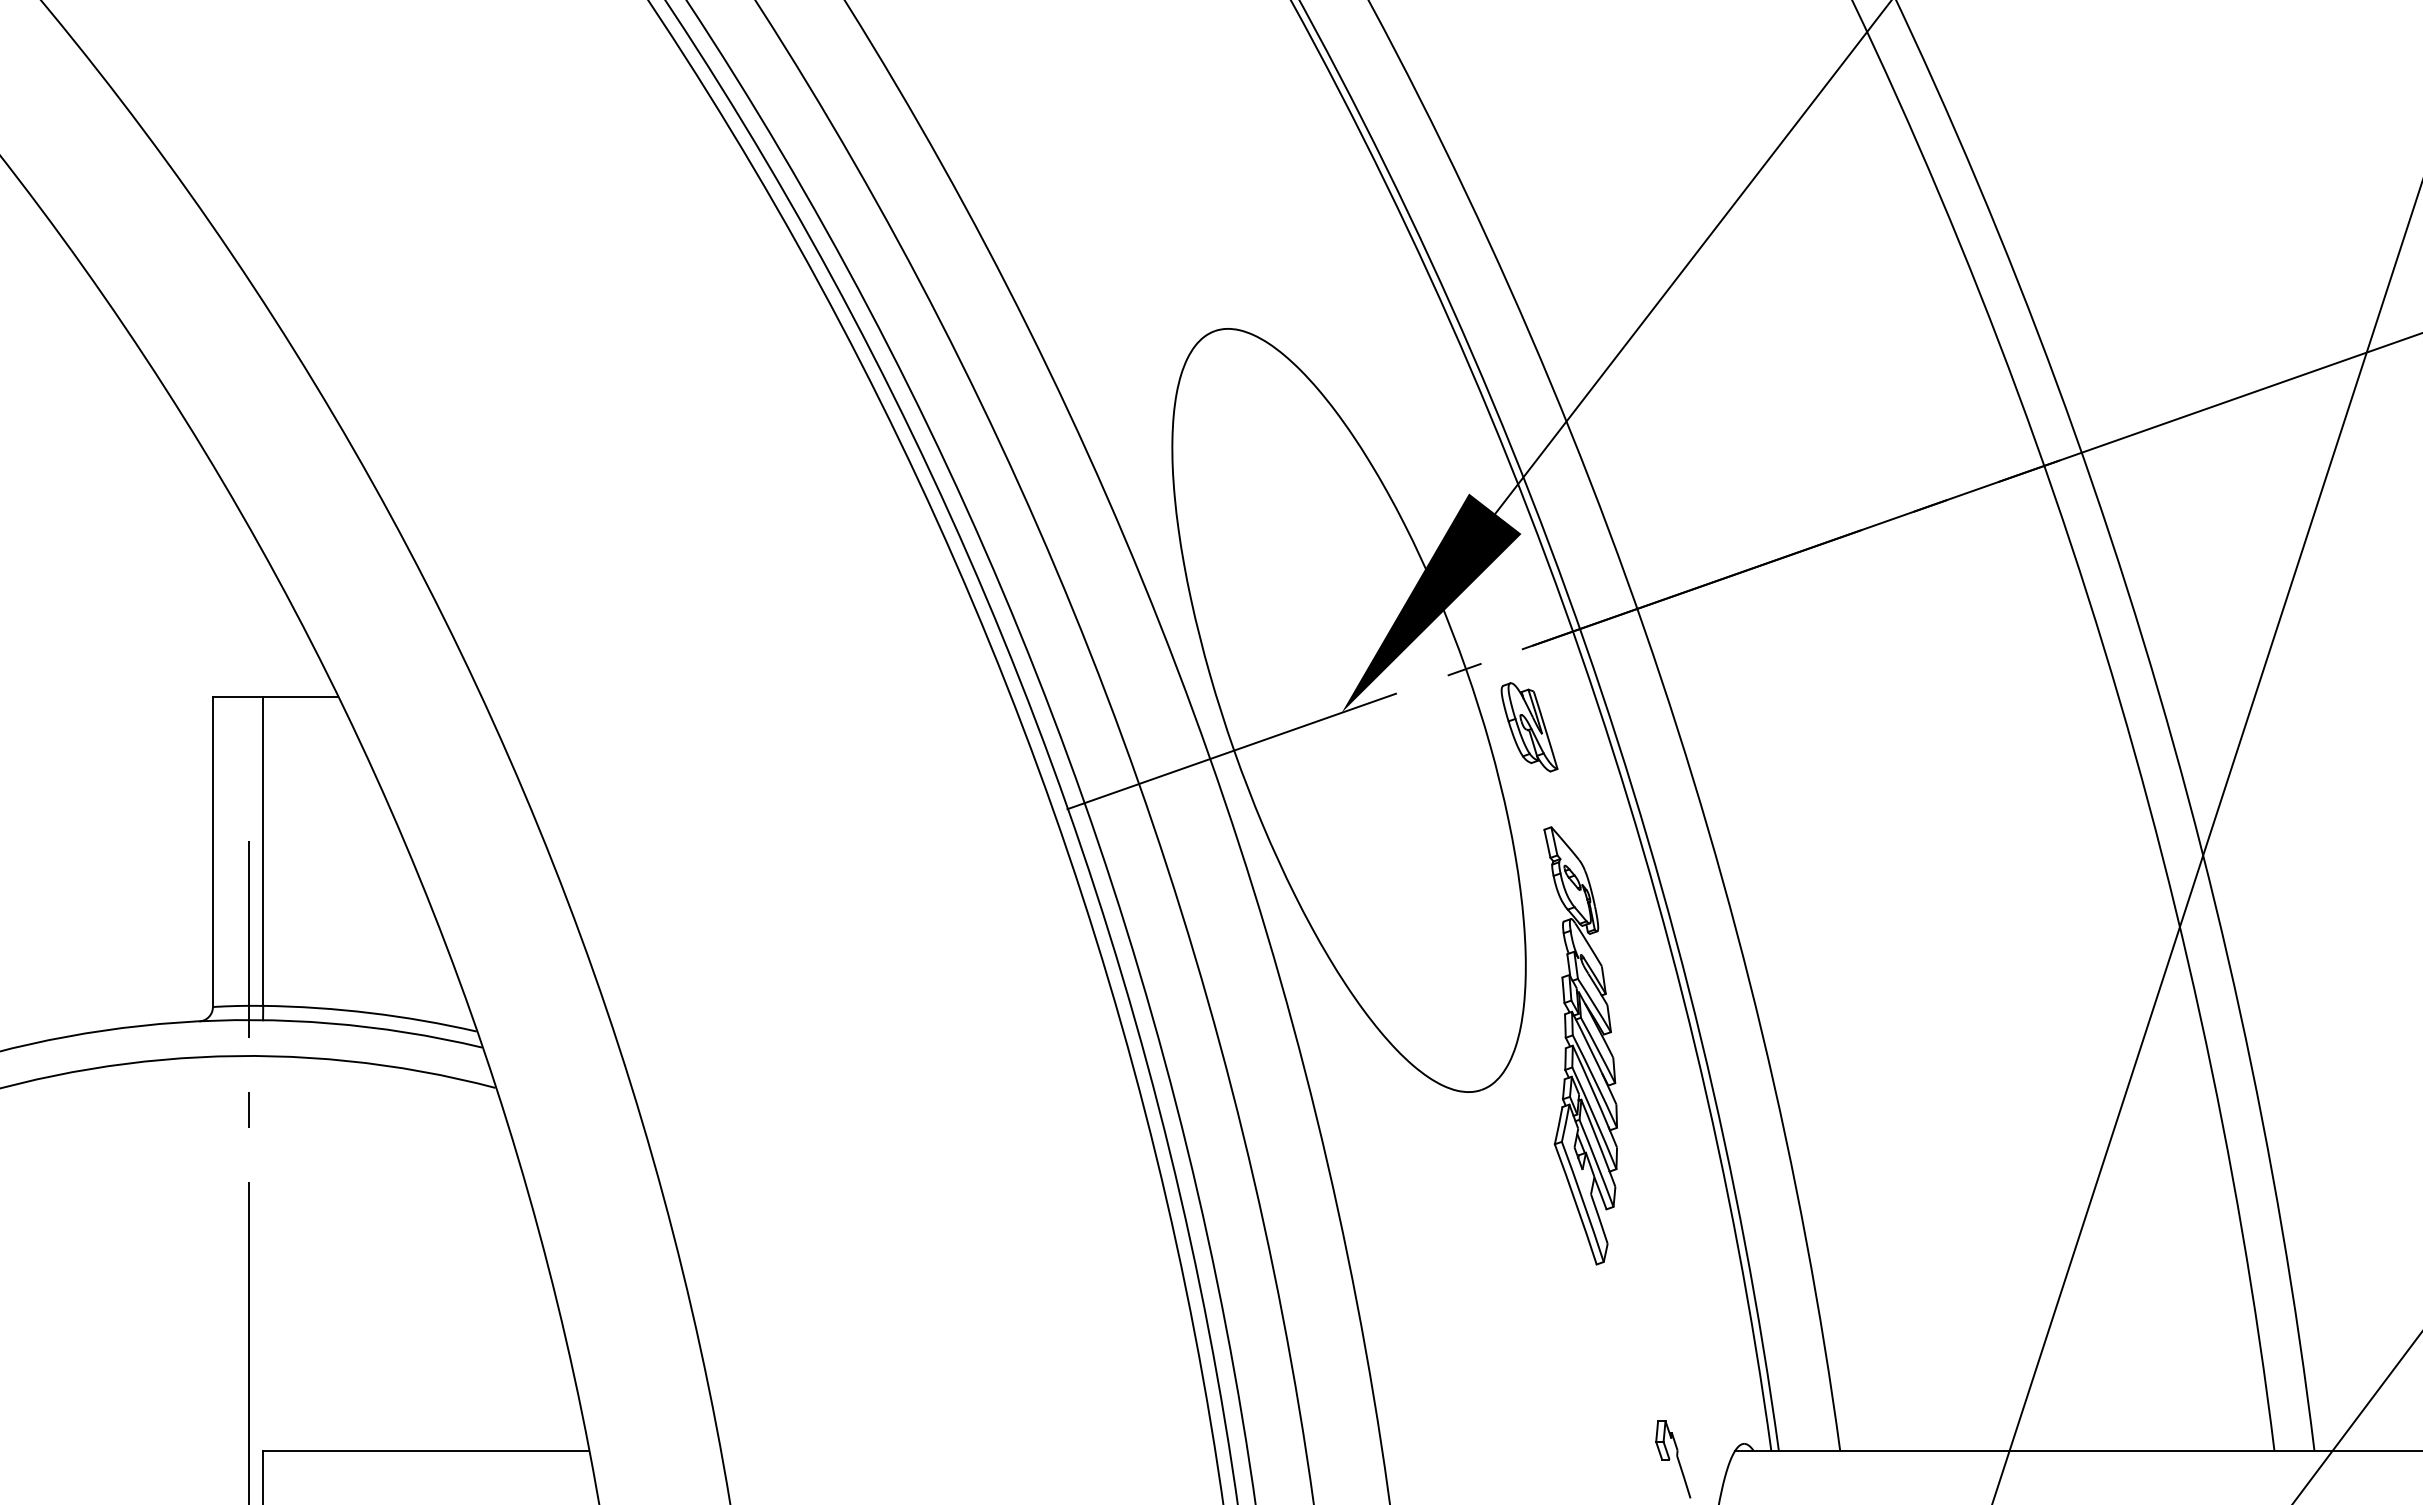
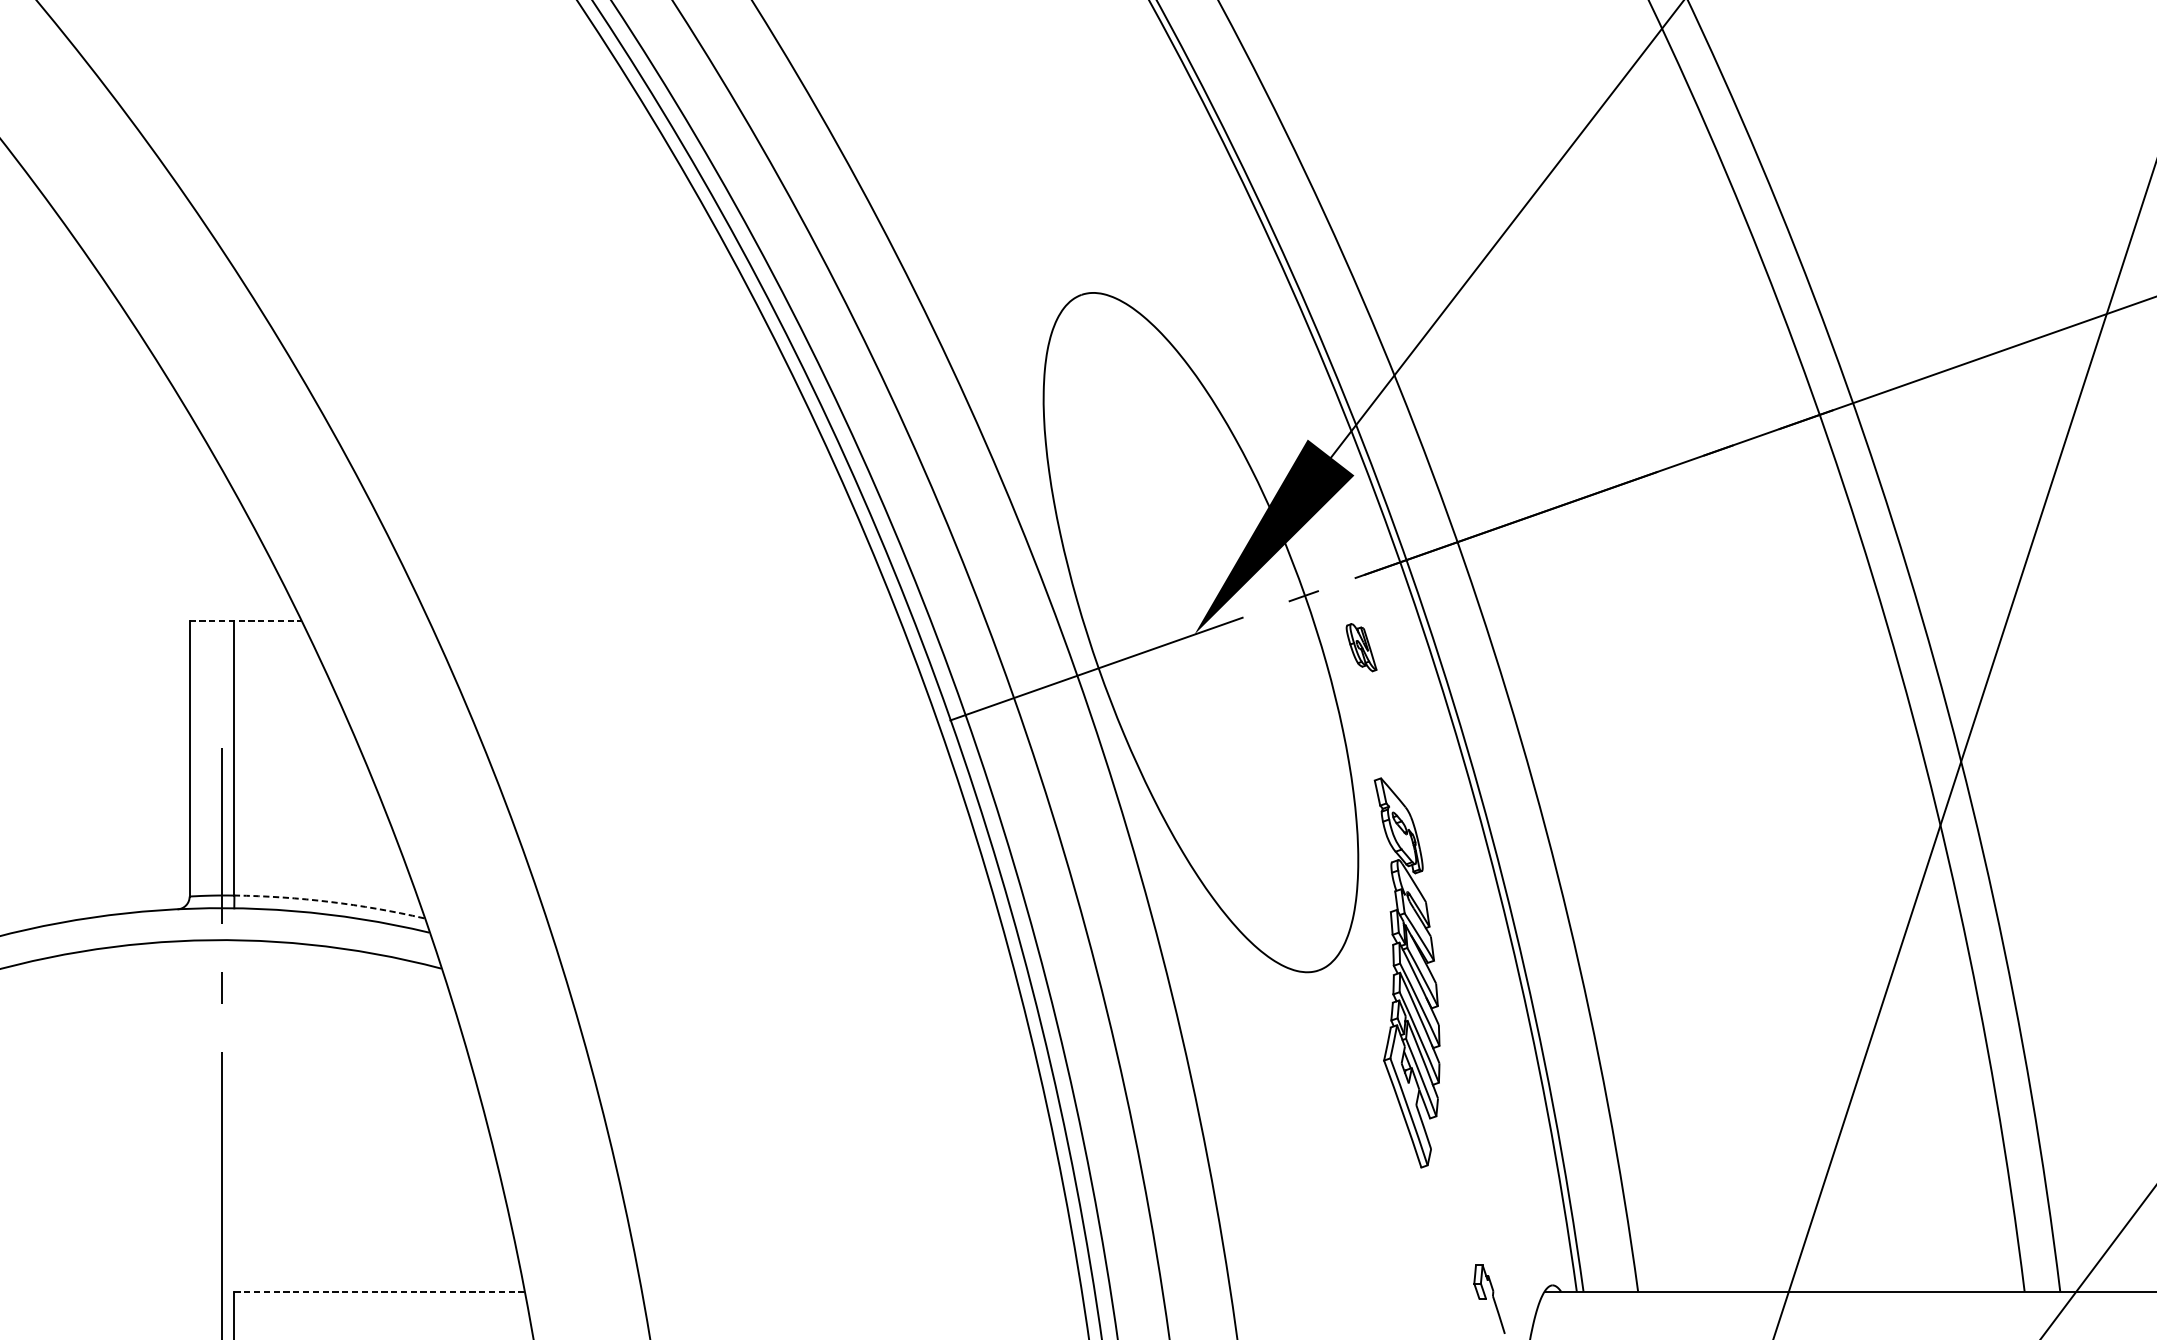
line: (275, 696) -> (245, 620), solid -> dashed
part: (1529, 727) -> (1361, 647), size x0.6
arc: (370, 1013) -> (329, 902), solid -> dashed
part: (1580, 1045) -> (1406, 972), moved
line: (426, 1451) -> (379, 1292), solid -> dashed

